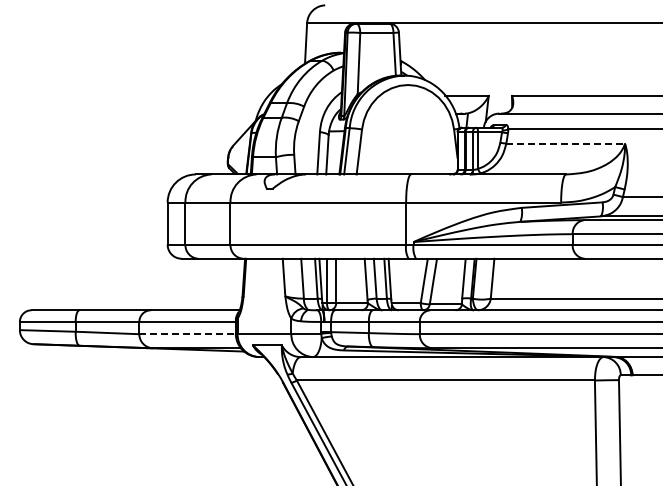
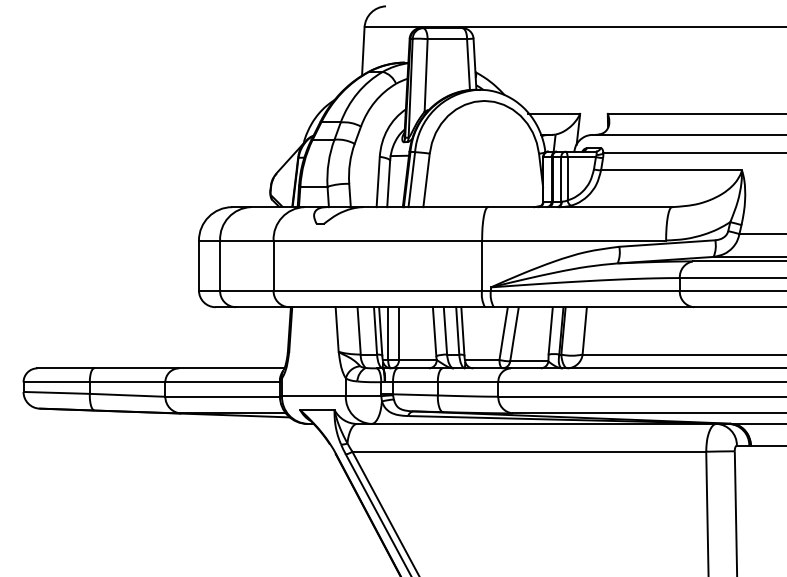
line: (566, 143) -> (672, 170), dashed -> solid
line: (188, 334) -> (223, 397), dashed -> solid

